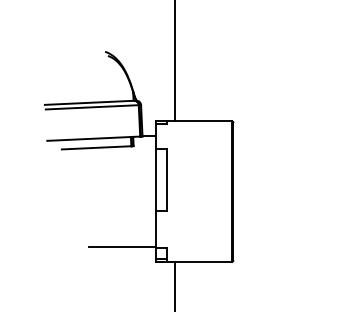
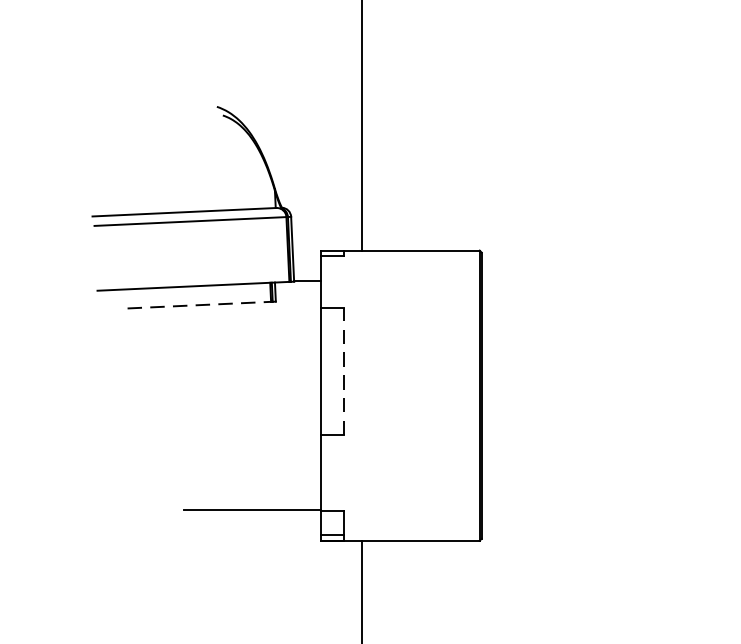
line: (96, 147) -> (199, 304), solid -> dashed
line: (166, 179) -> (343, 370), solid -> dashed

